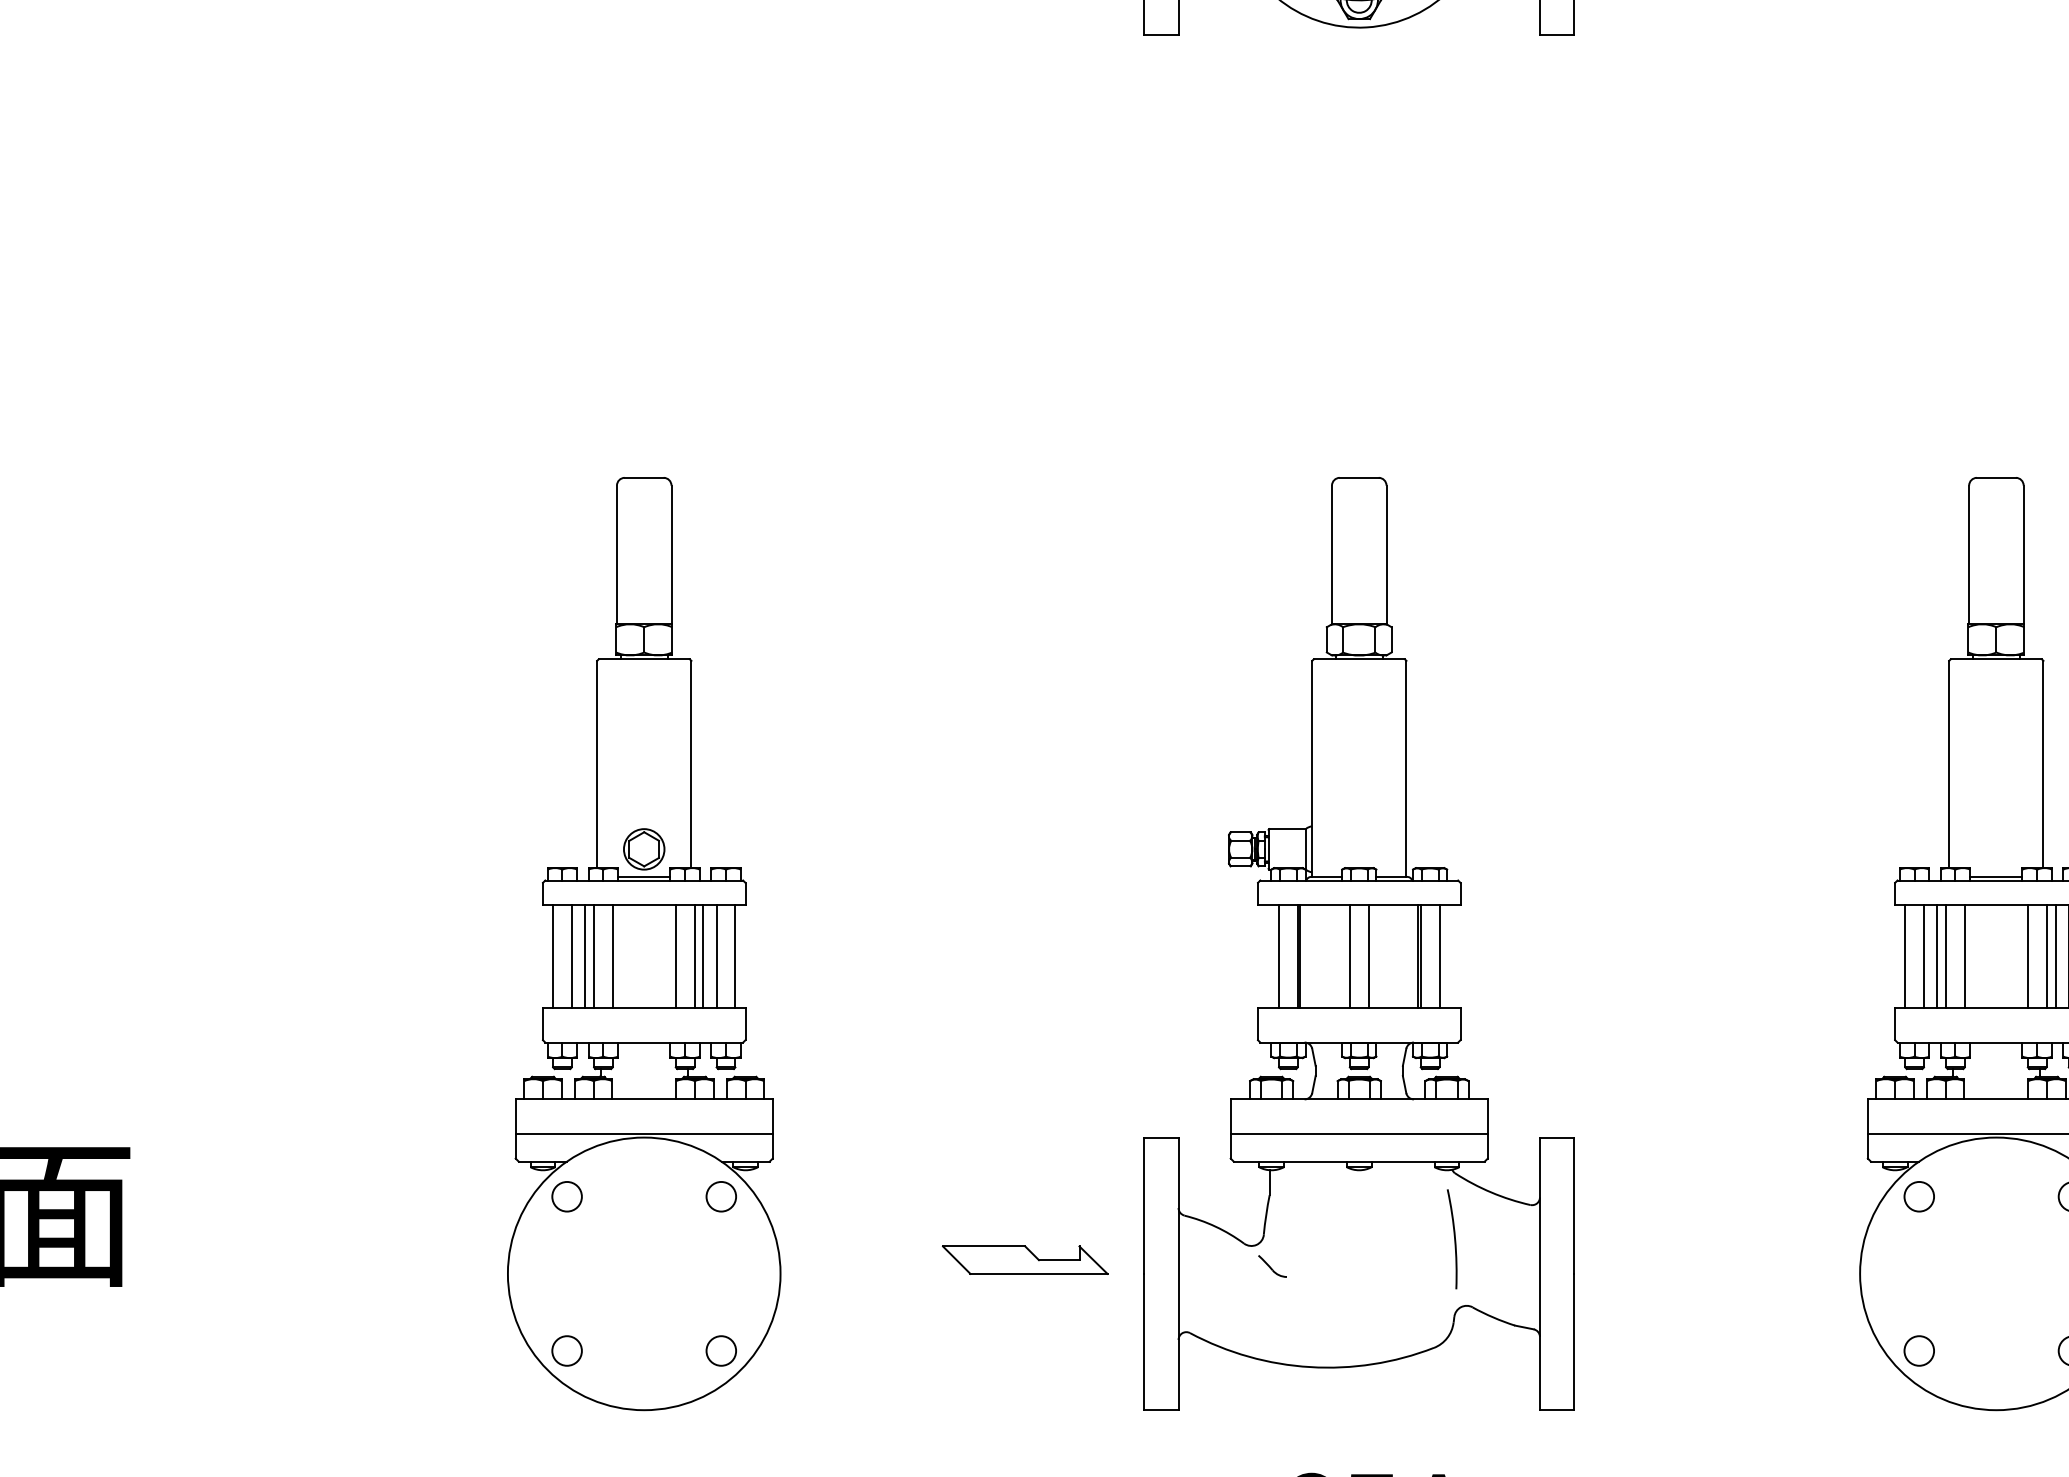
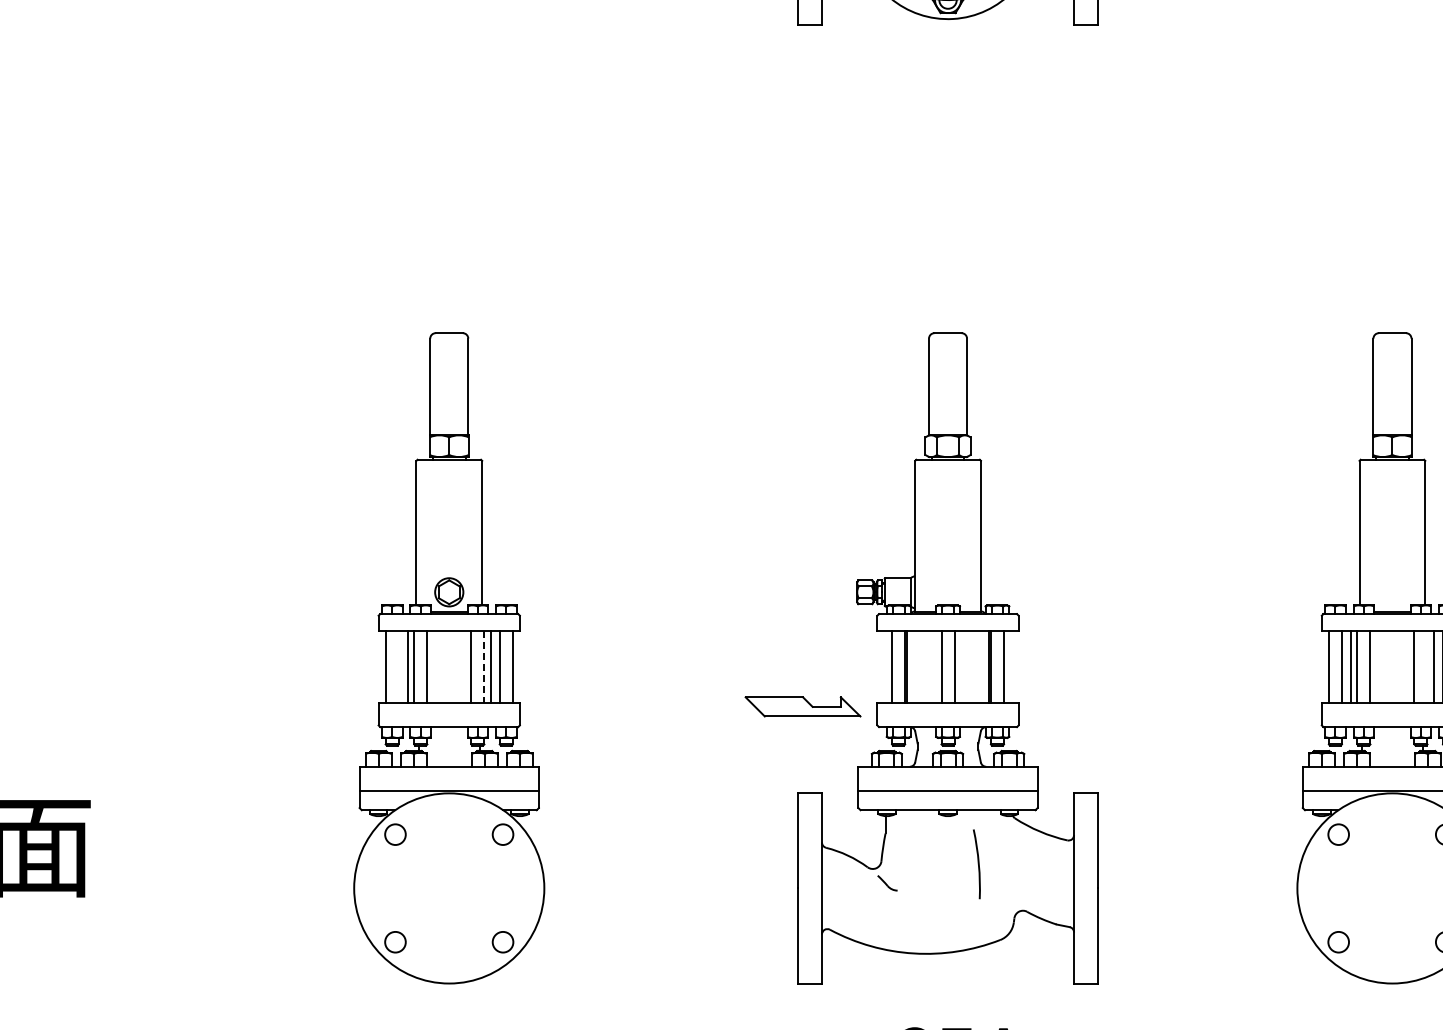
line: (571, 957) -> (398, 667), removed
line: (694, 957) -> (484, 667), solid -> dashed
line: (2046, 957) -> (1427, 667), removed
arc: (1453, 1238) -> (977, 863), moved
part: (1024, 1259) -> (802, 706), moved

